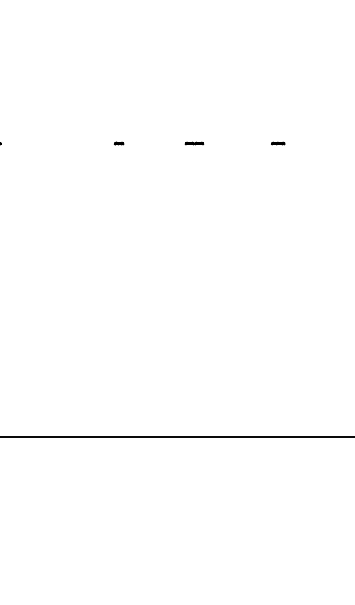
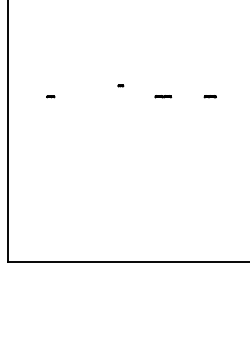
part: (118, 142) -> (120, 85), moved
part: (193, 142) -> (162, 96), size x1.6
part: (276, 142) -> (209, 96), size x1.6

